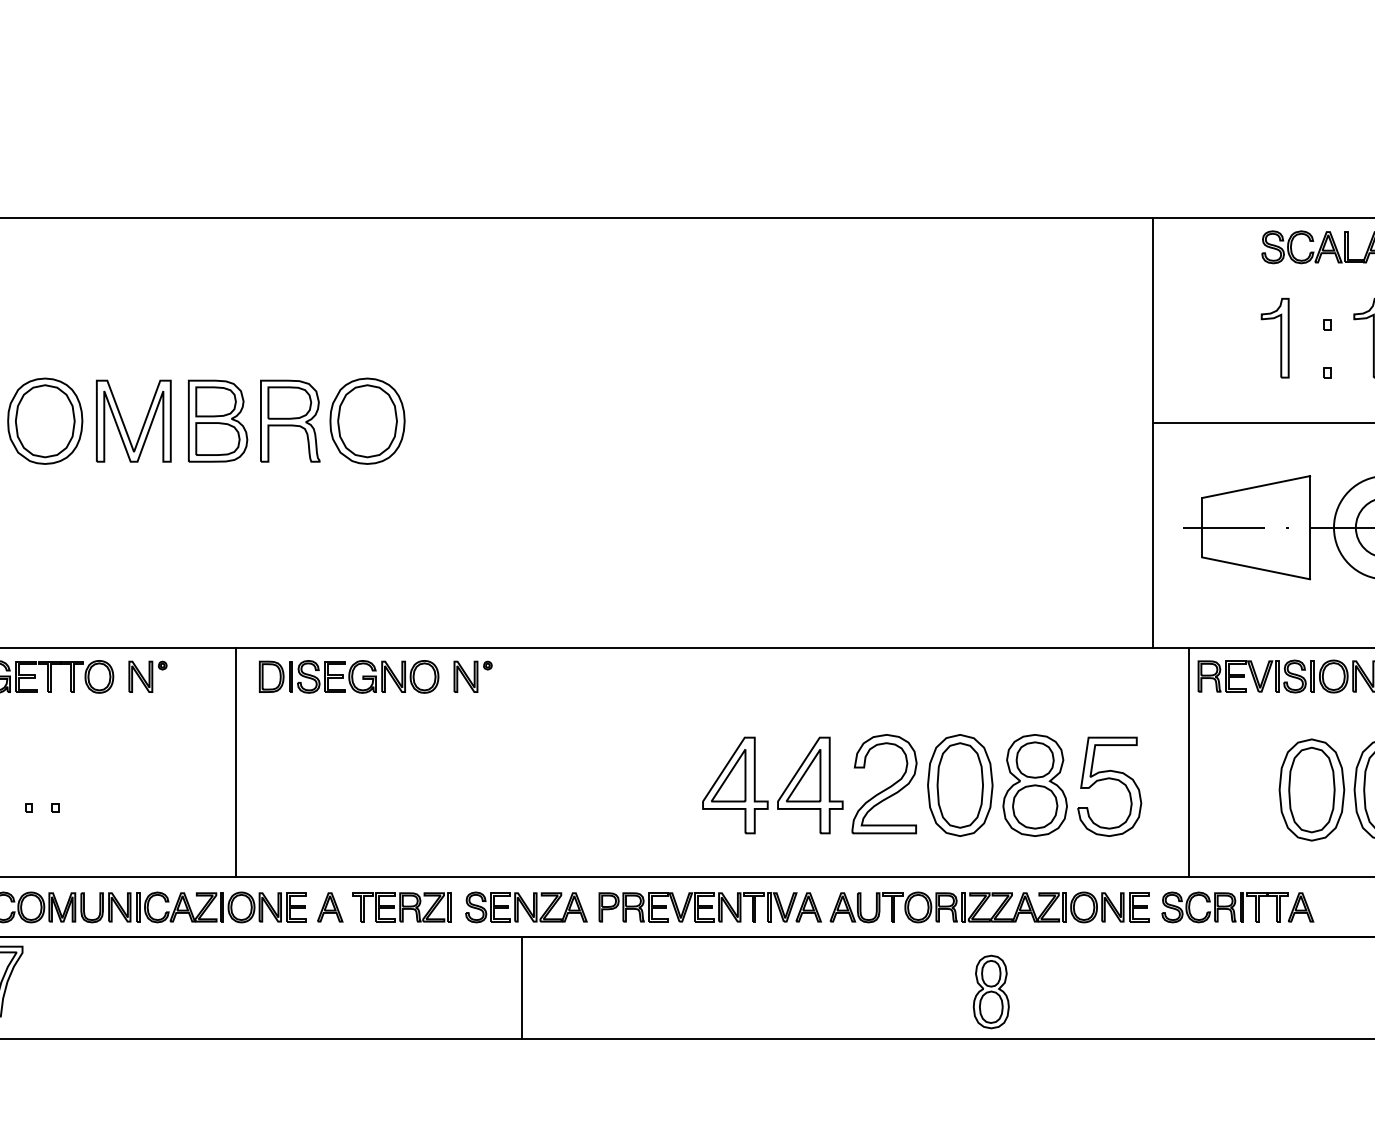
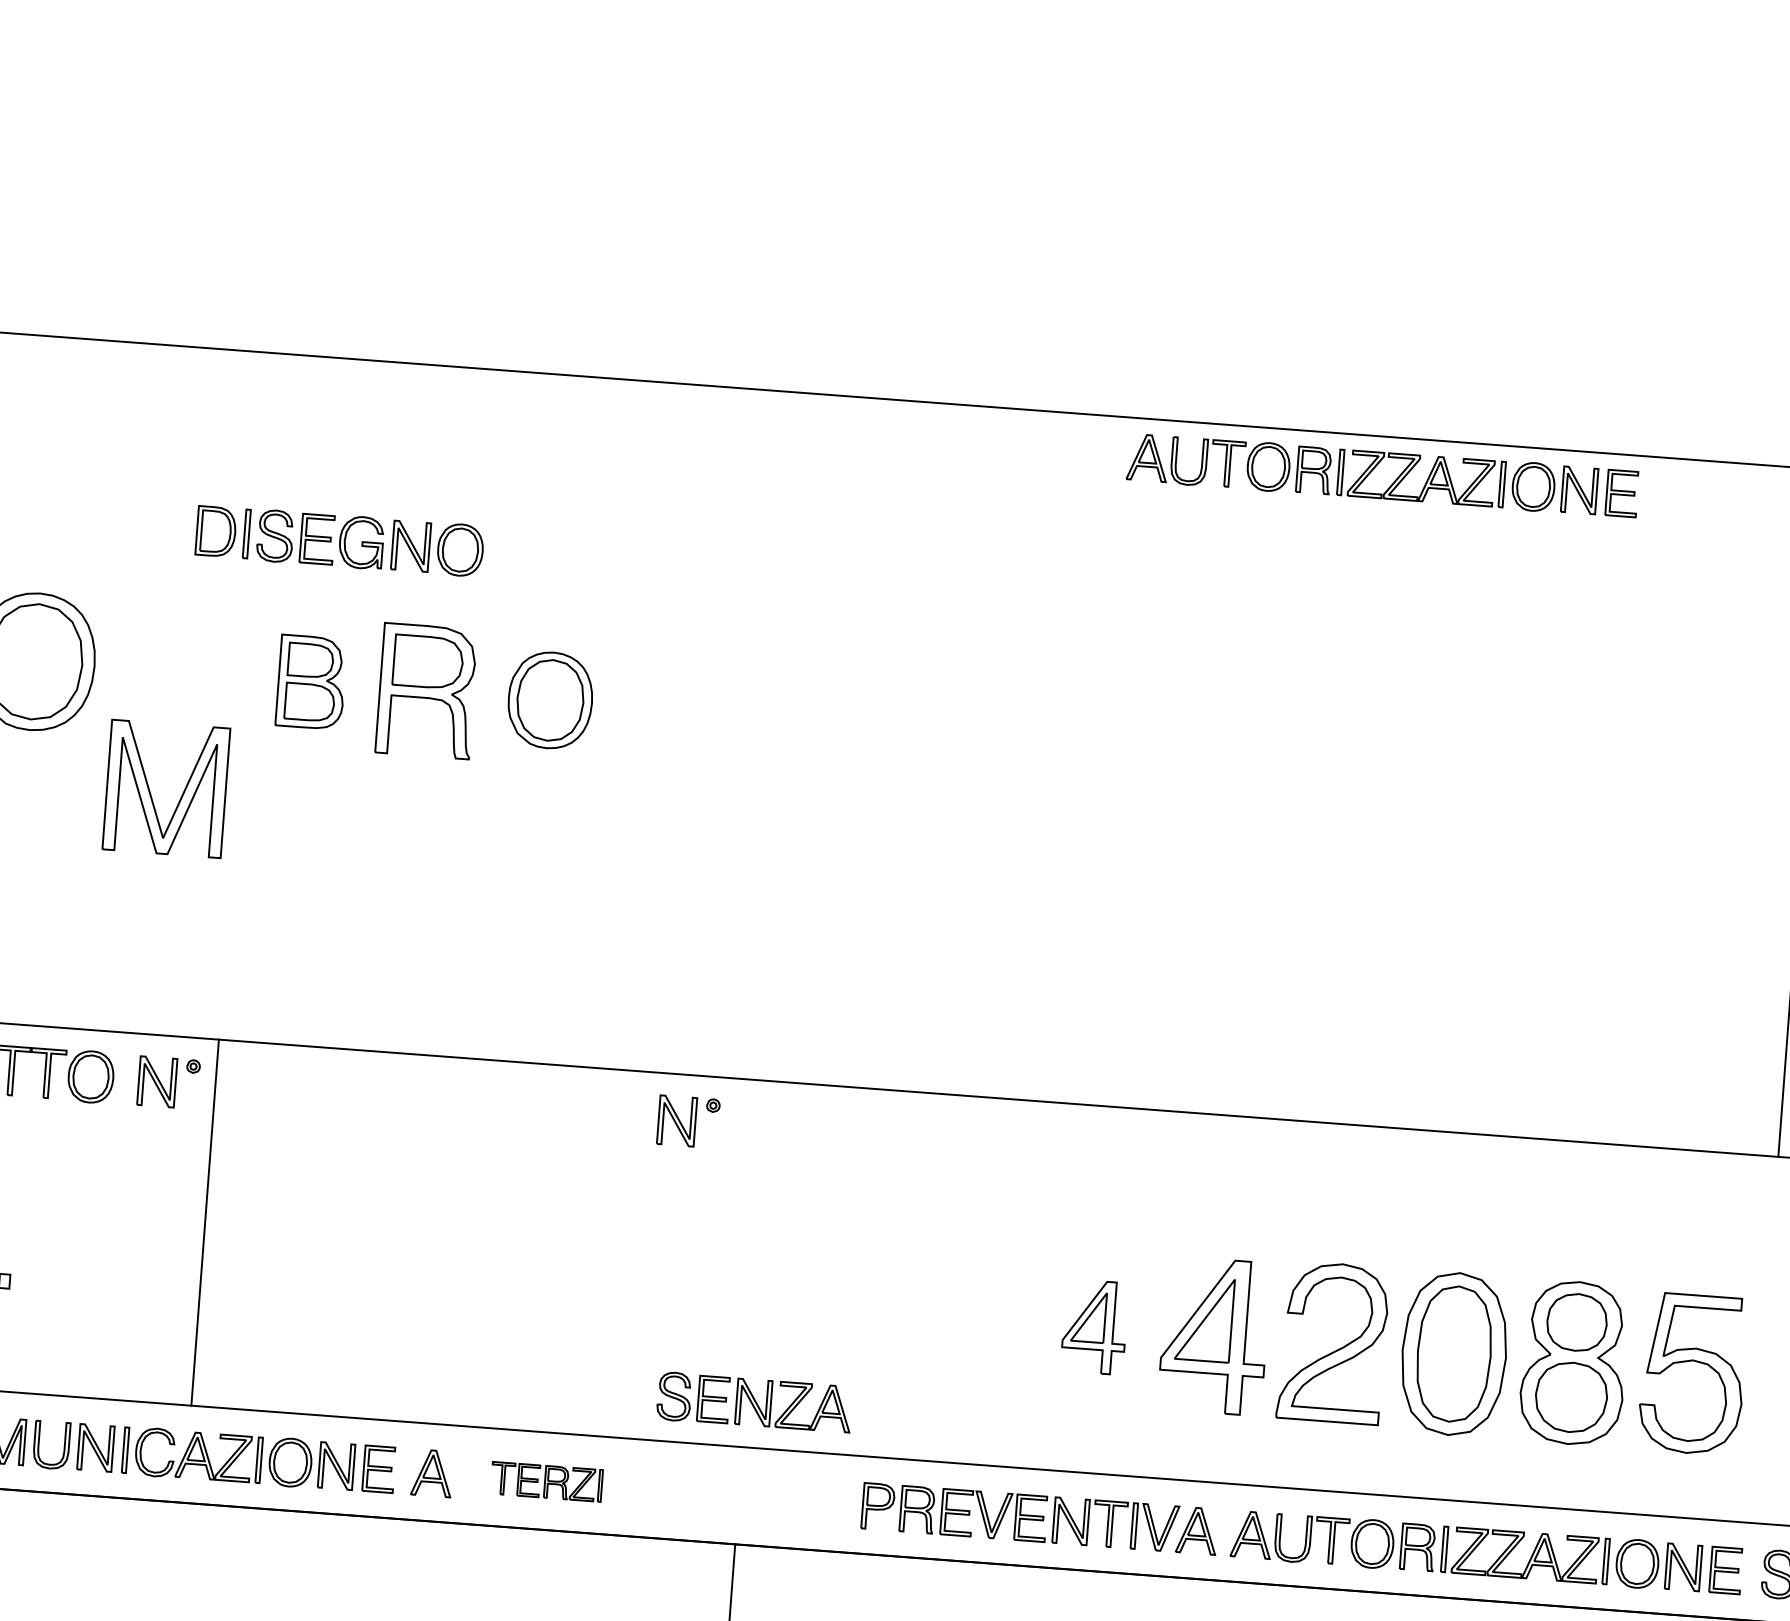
part: (874, 242) -> (1382, 475), added
part: (217, 420) -> (310, 681), size x0.7
part: (367, 420) -> (550, 699), size x0.7
part: (125, 425) -> (152, 794), moved
part: (348, 676) -> (338, 540), moved
line: (236, 761) -> (205, 1221), moved
part: (735, 785) -> (1094, 1327), size x0.6
part: (401, 907) -> (546, 1481), size x0.7
part: (526, 907) -> (754, 1402), moved

